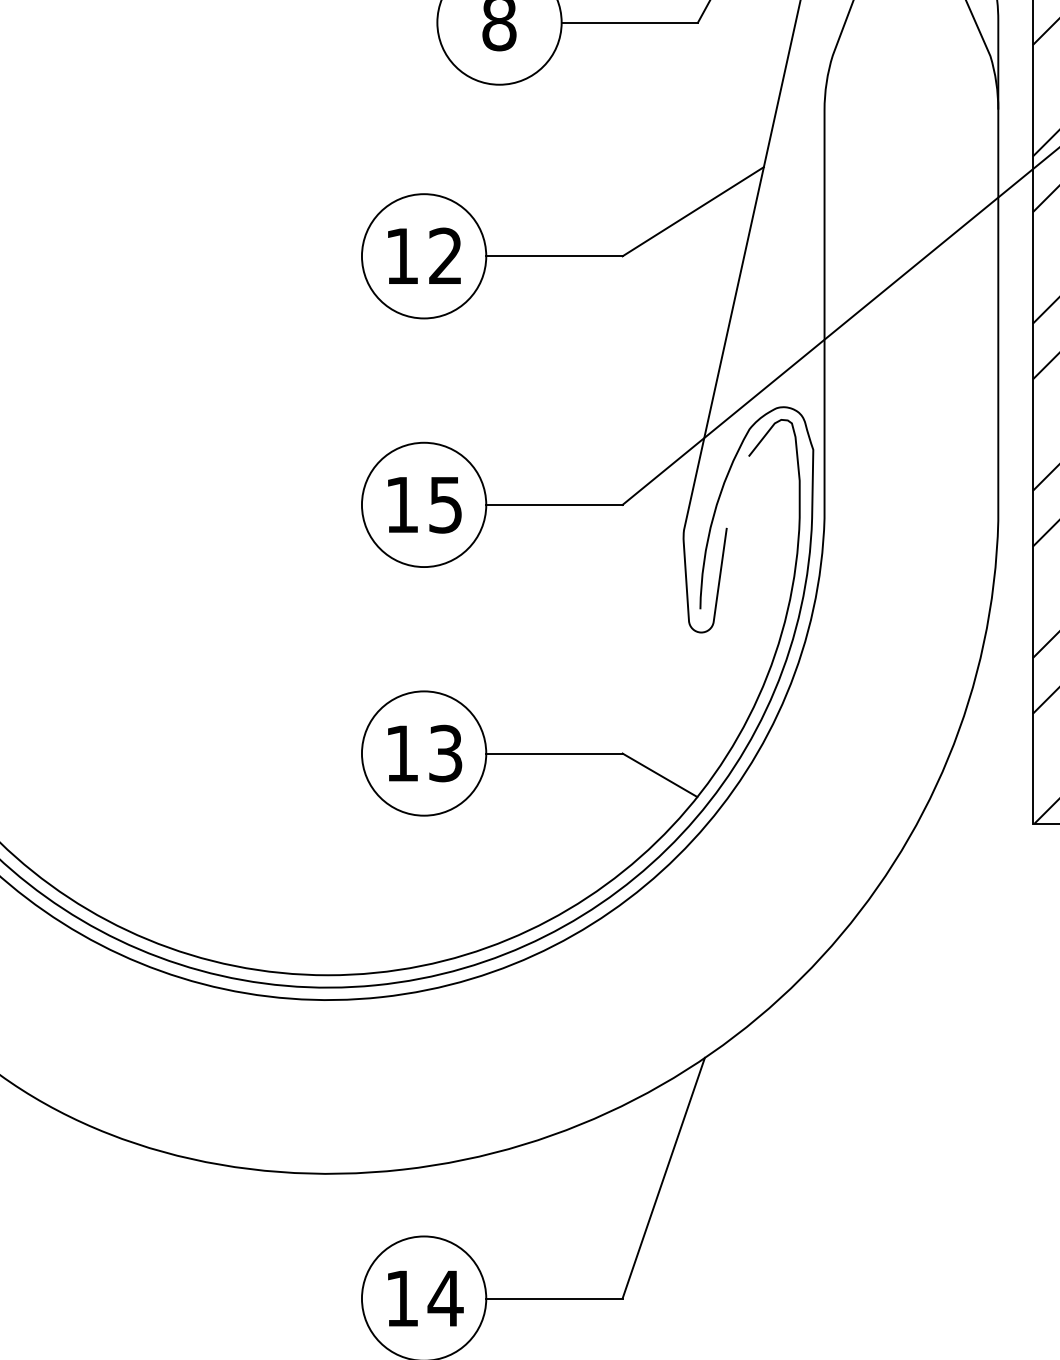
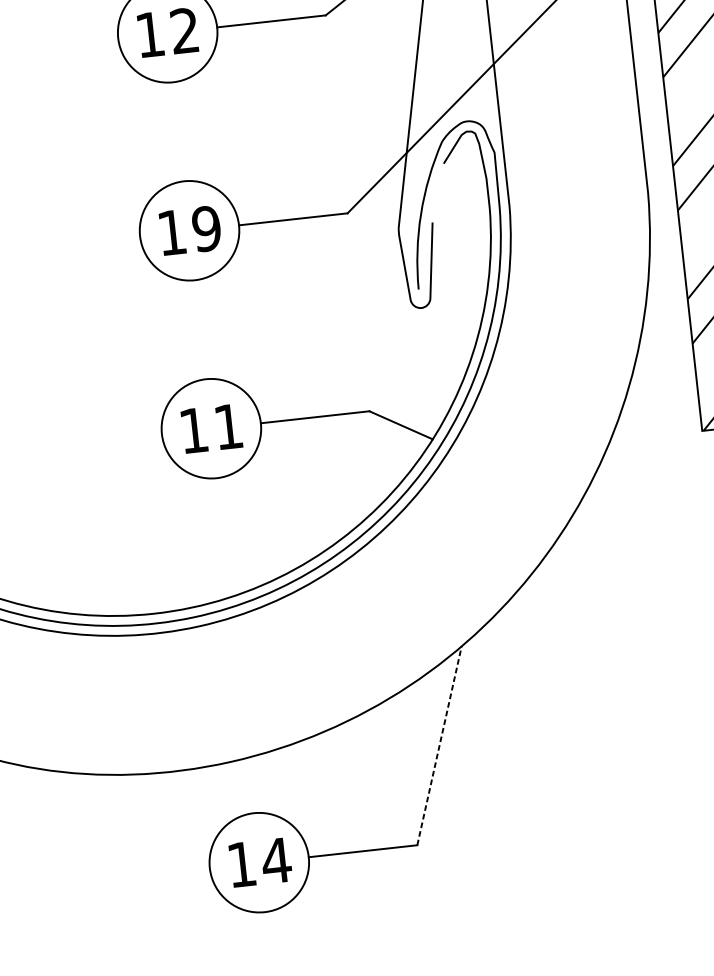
text: (445, 504) -> (206, 228), 15 -> 19
text: (445, 753) -> (228, 426), 13 -> 11
line: (663, 1177) -> (439, 745), solid -> dashed

